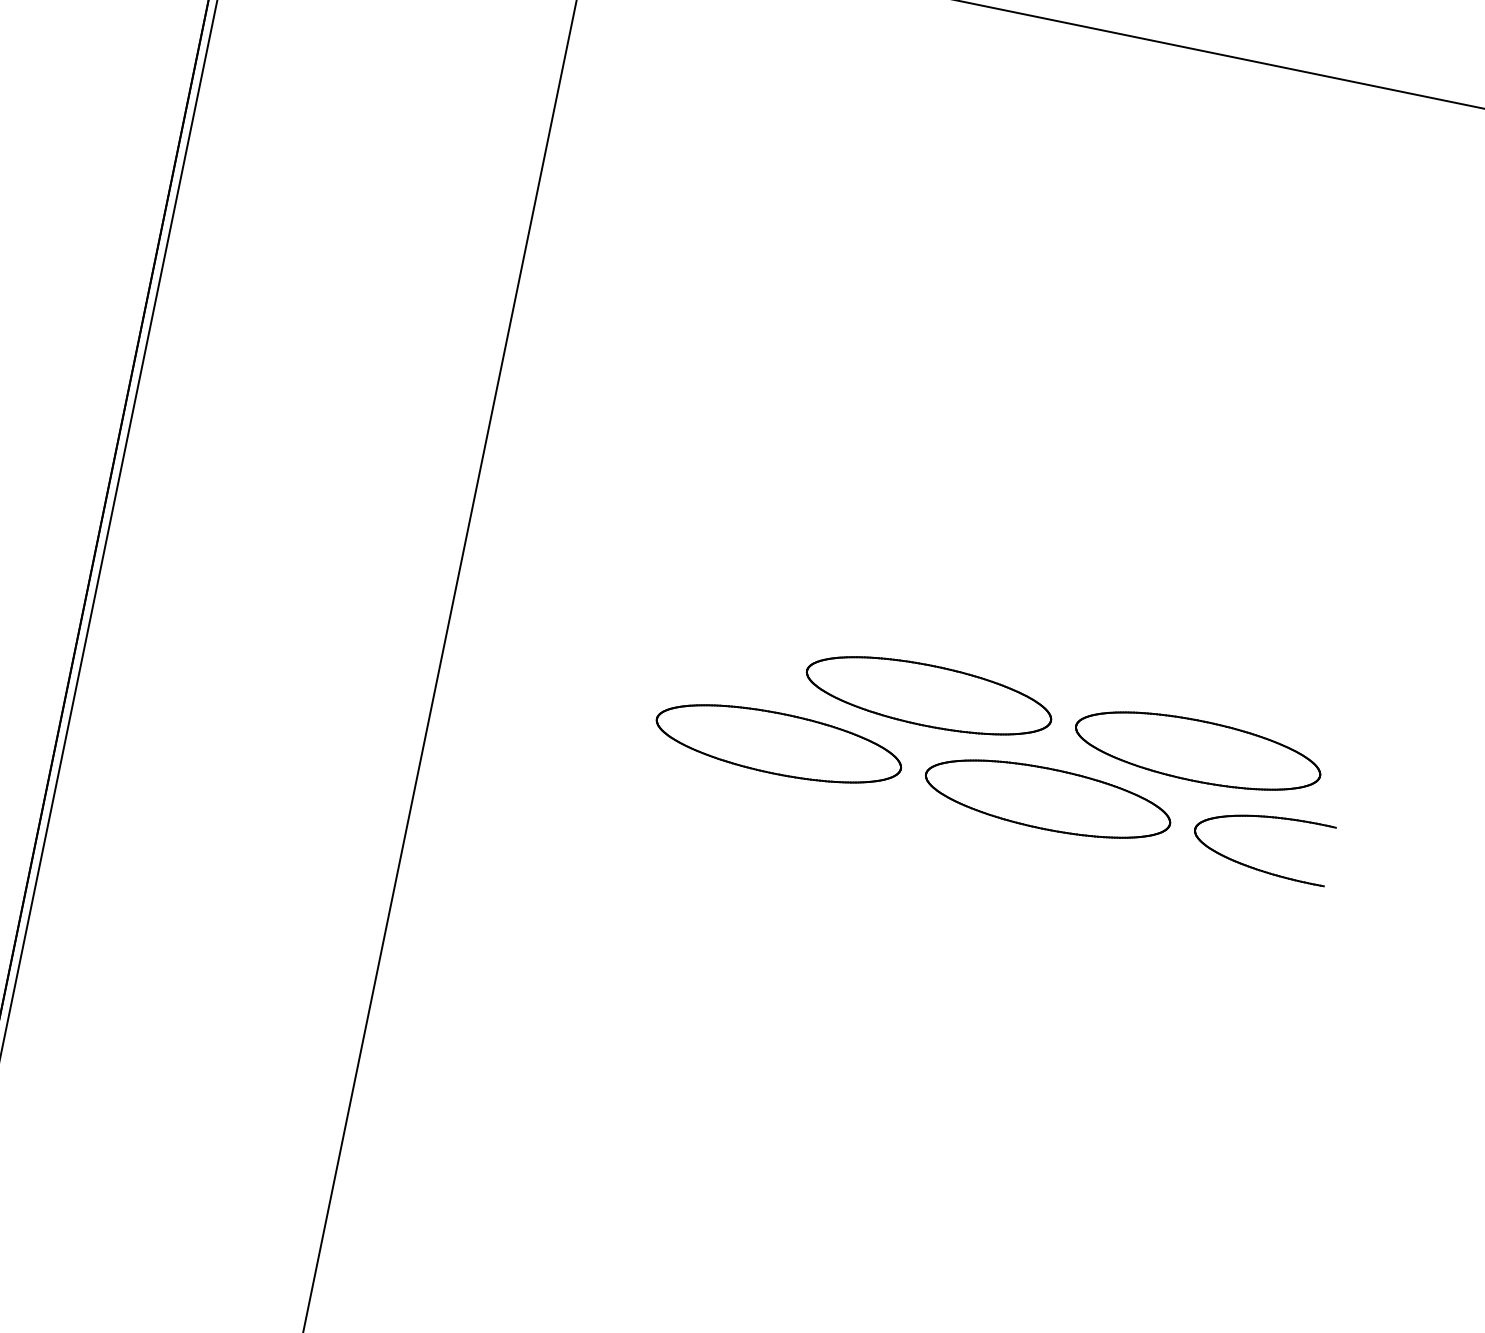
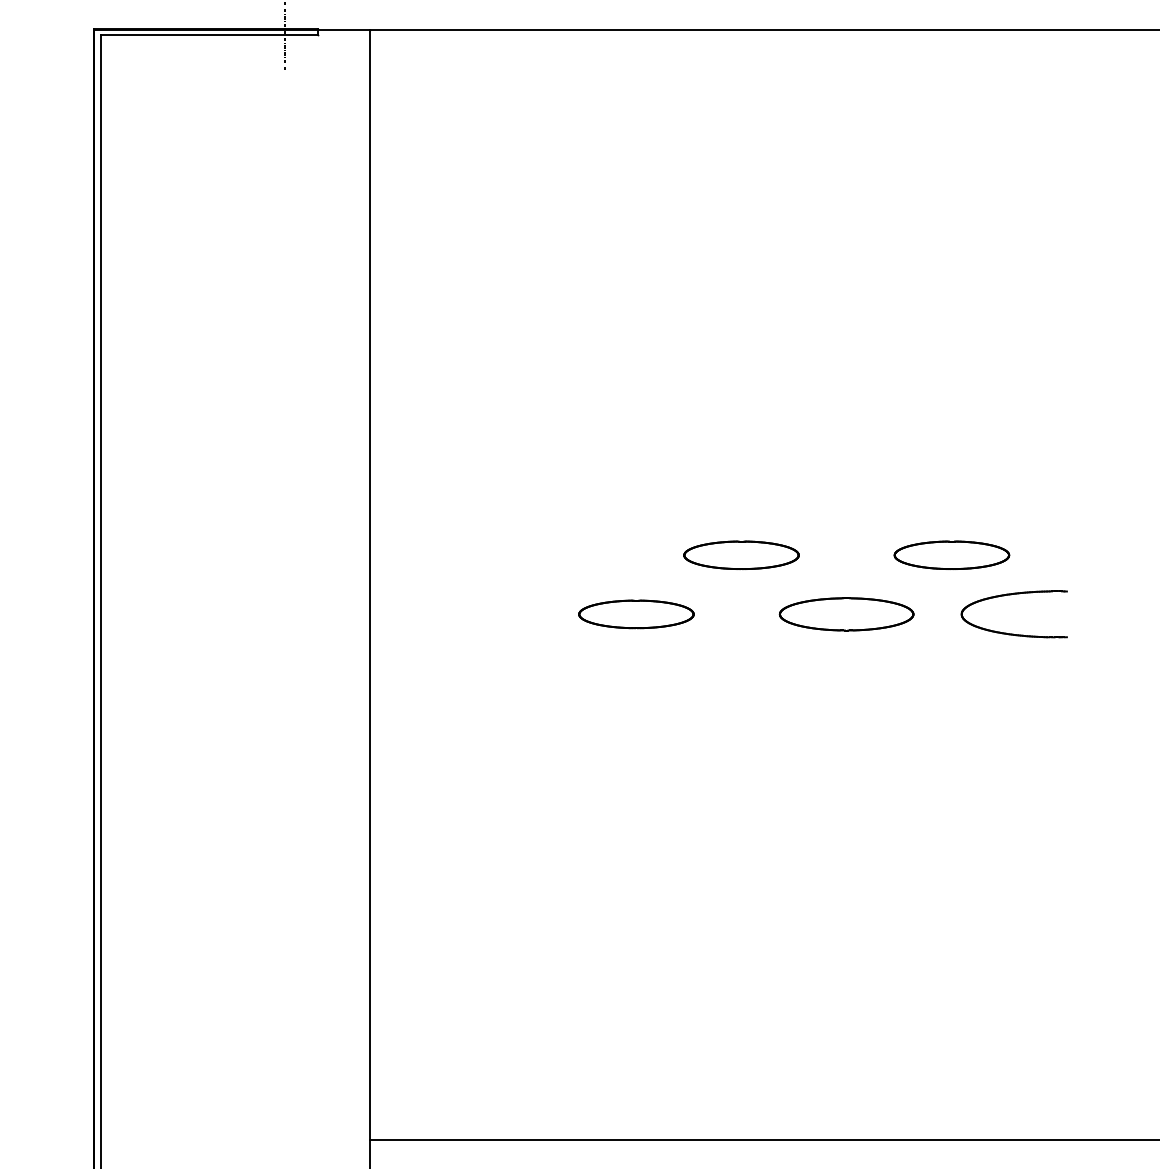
part: (928, 696) -> (741, 555), size x0.6
part: (778, 744) -> (636, 614), size x0.6
part: (1197, 751) -> (951, 555), size x0.6
part: (1047, 799) -> (846, 614), size x0.7

